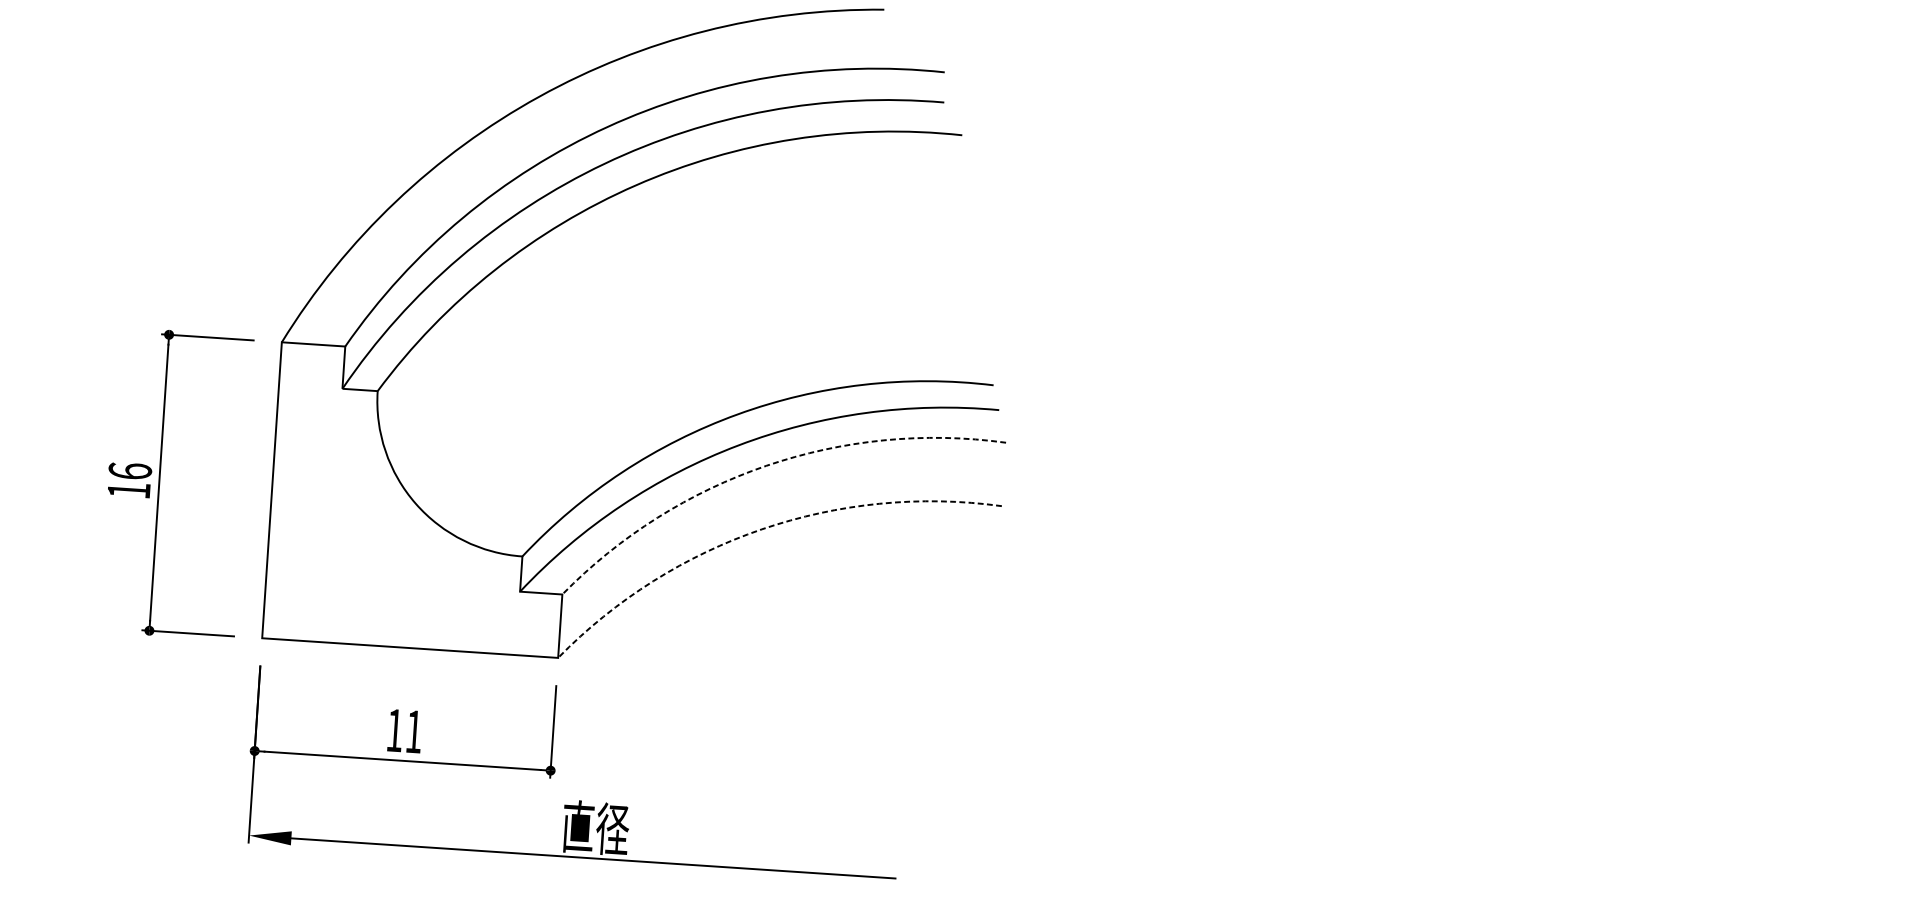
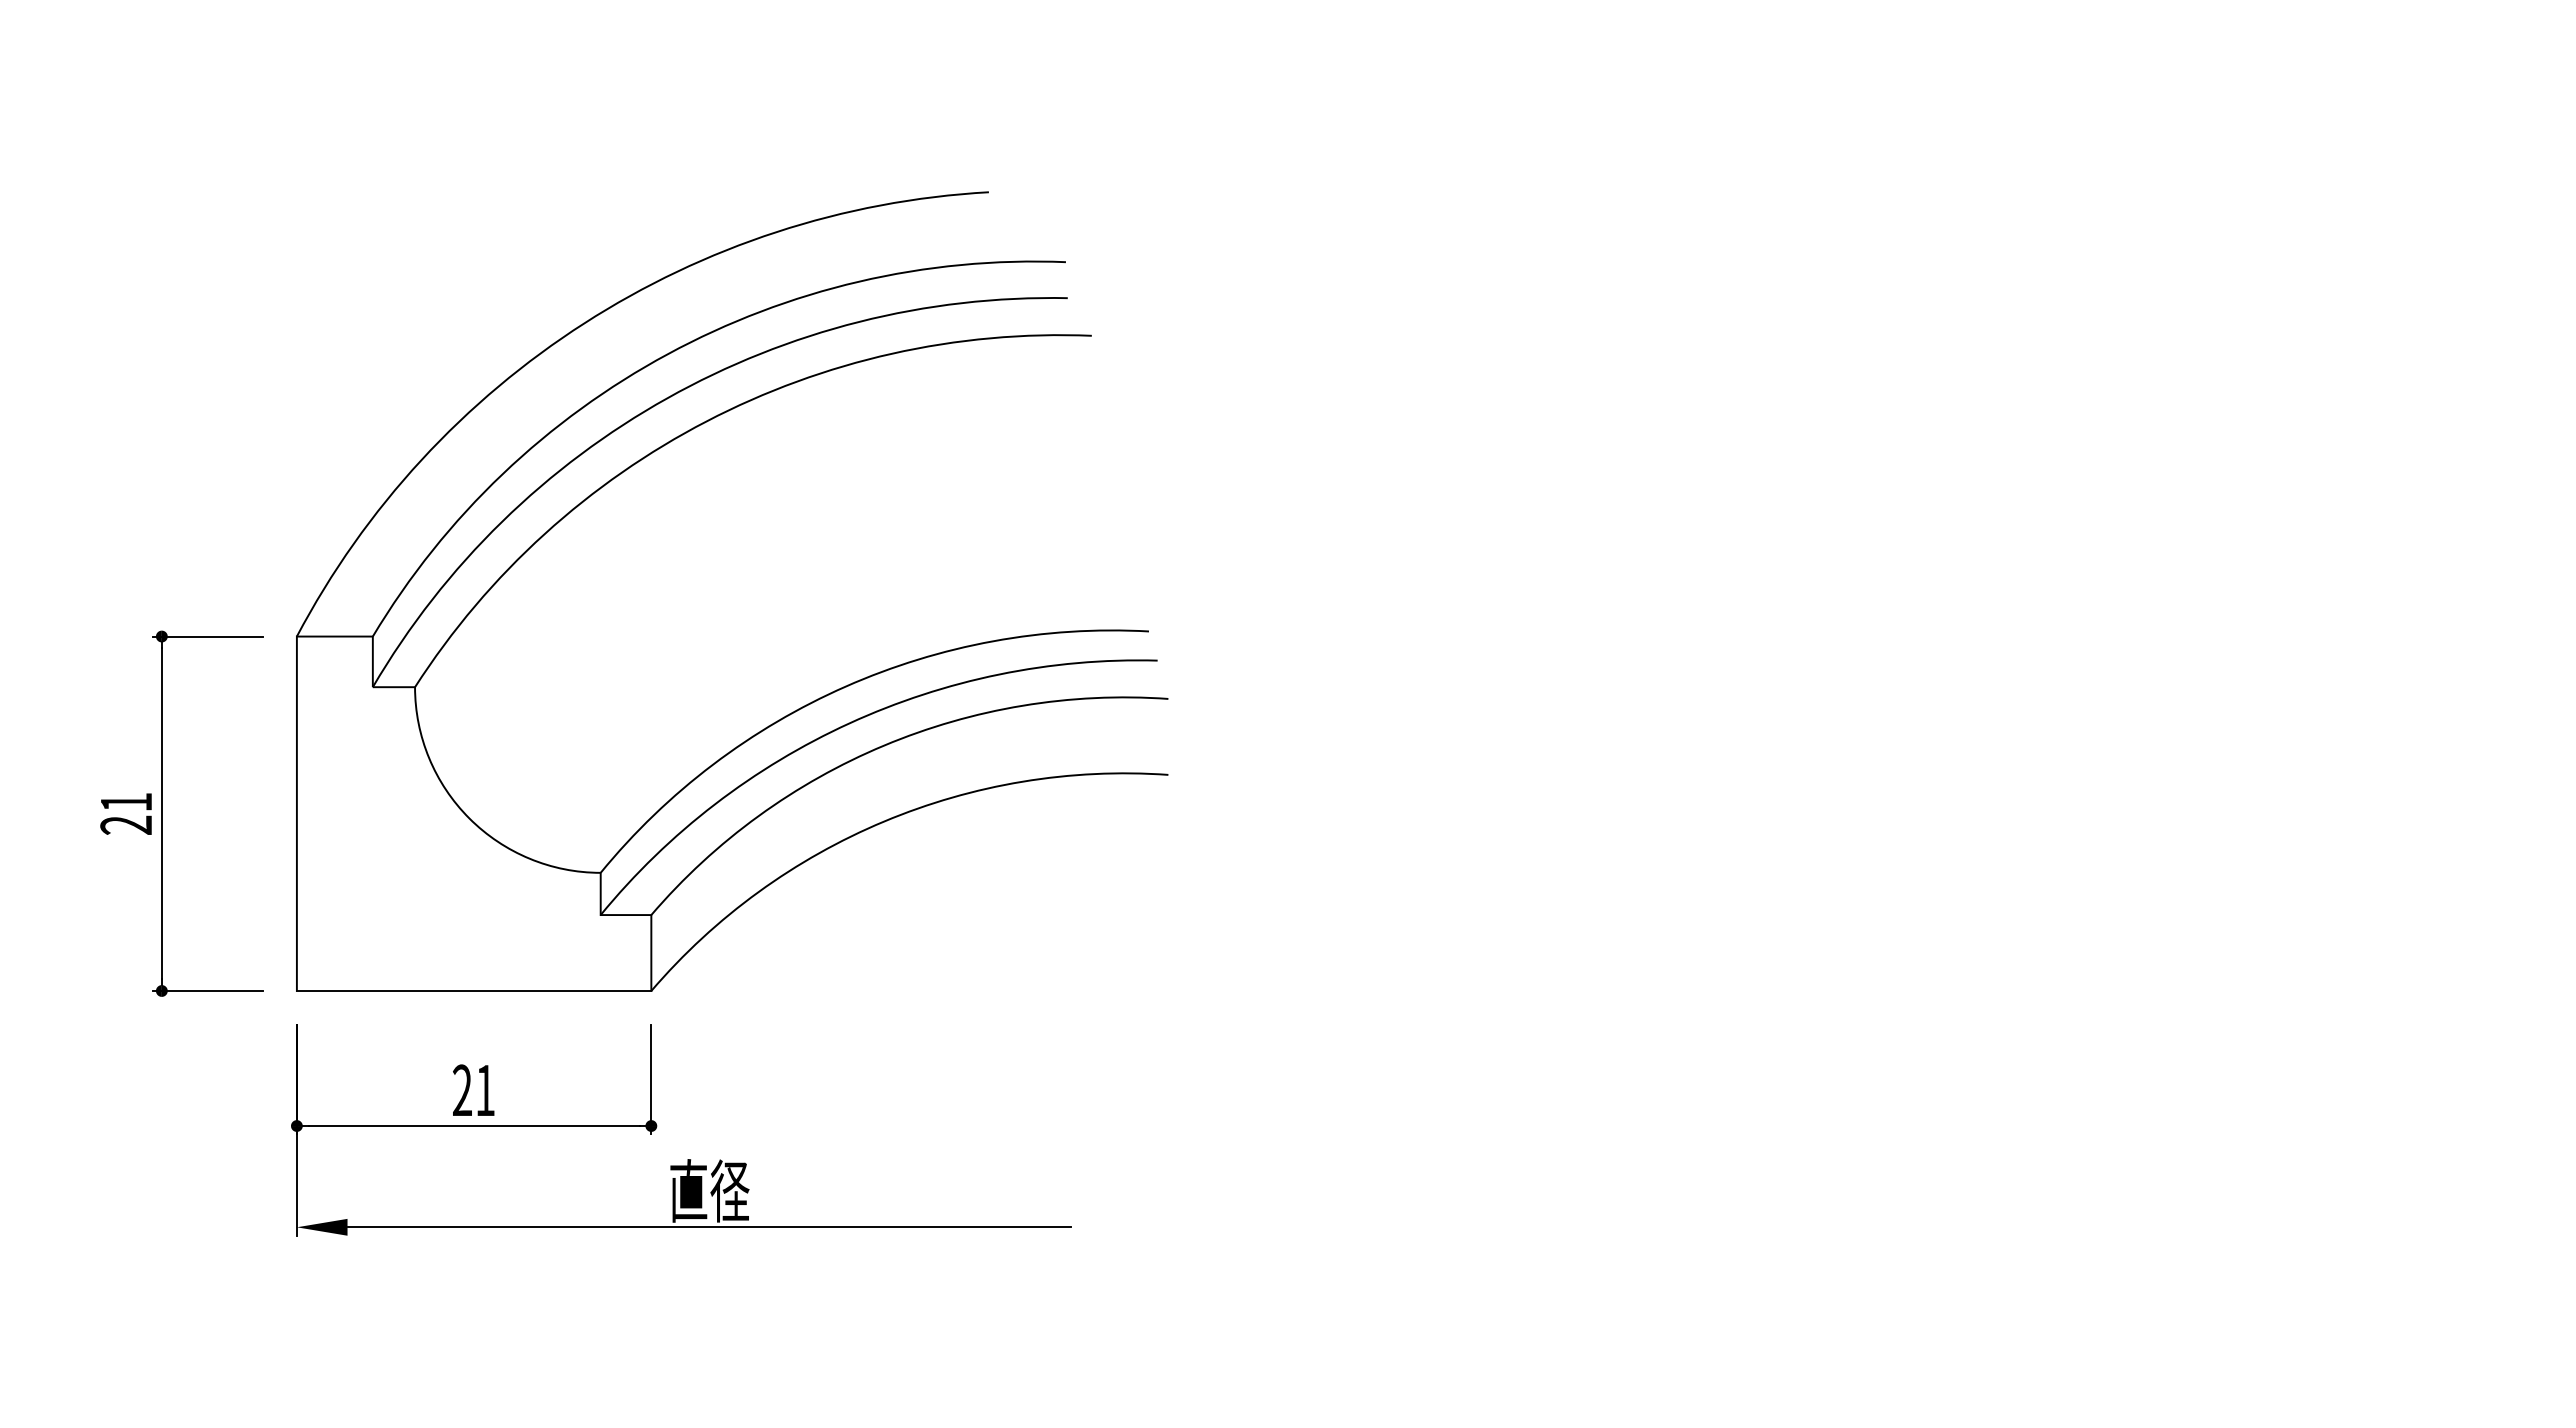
arc: (766, 465) -> (884, 745), dashed -> solid
text: (129, 480) -> (126, 813), 16 -> 21
arc: (762, 529) -> (884, 821), dashed -> solid
text: (395, 729) -> (462, 1089), 11 -> 21

